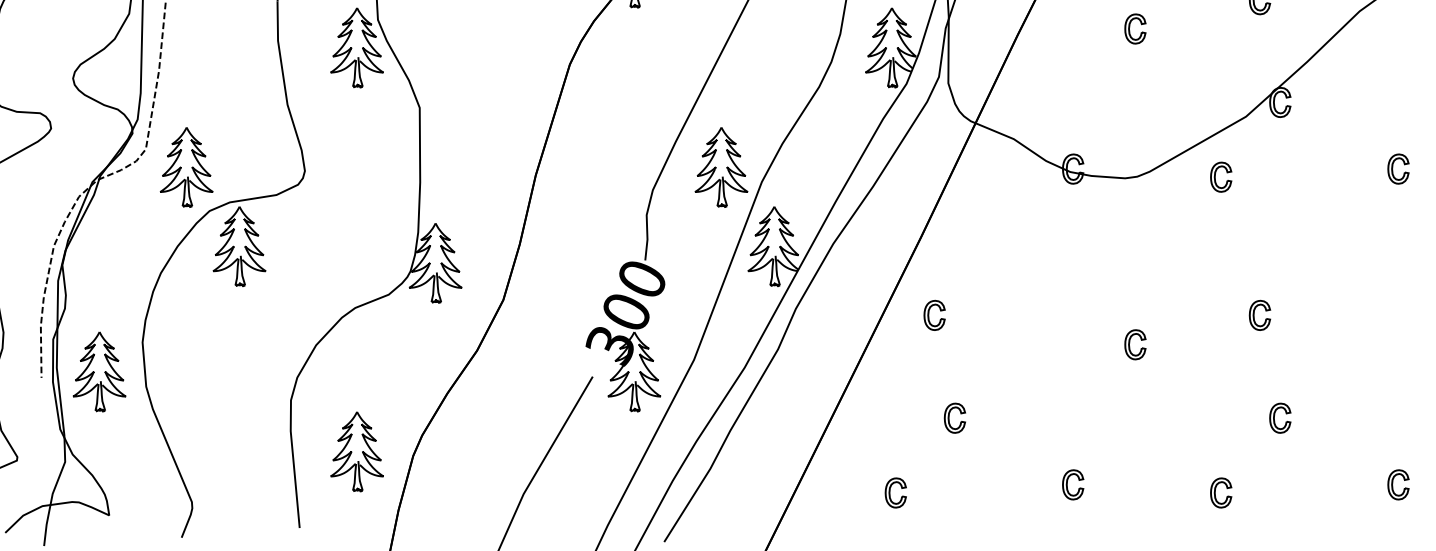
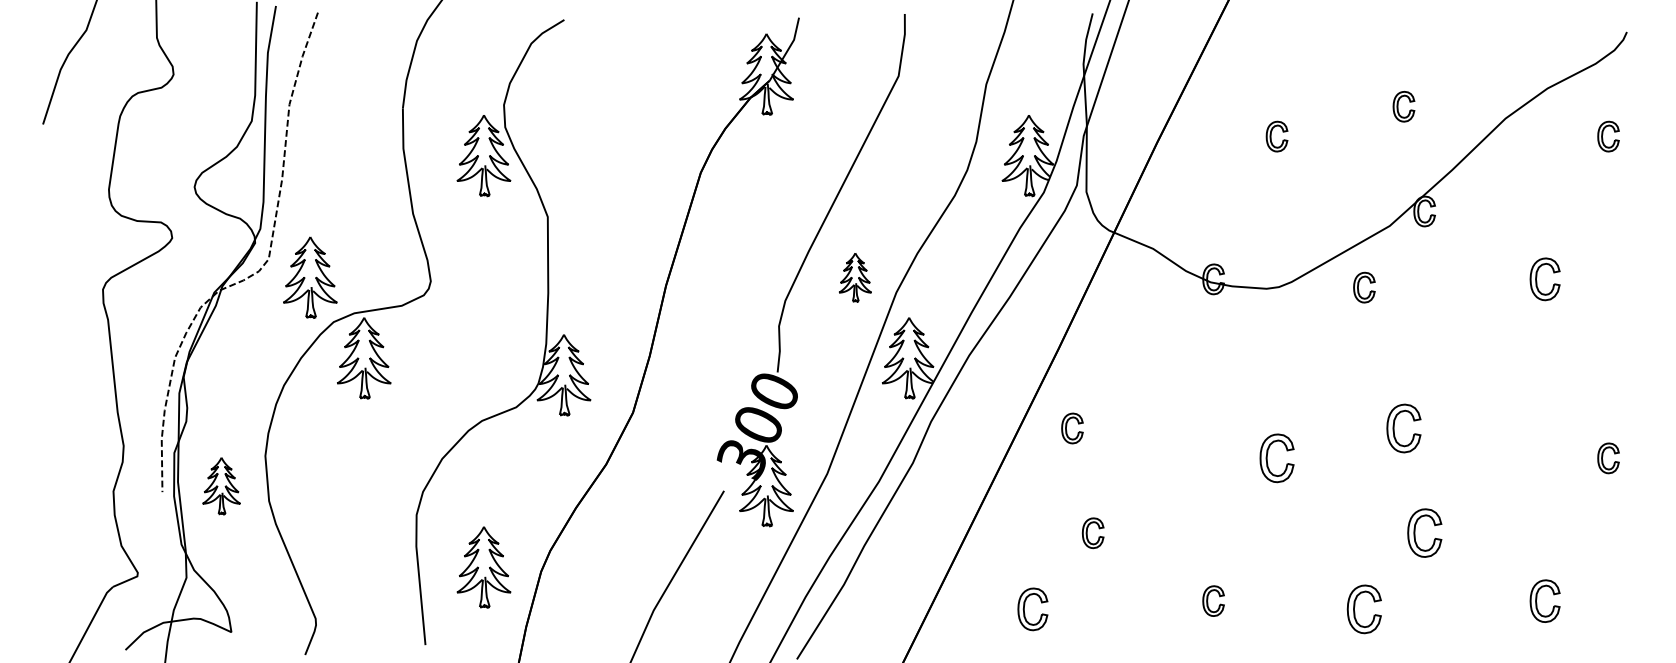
part: (721, 167) -> (855, 277), size x0.6
part: (1397, 169) -> (1544, 279), size x1.4
part: (1259, 315) -> (1403, 428), size x1.6
part: (1134, 344) -> (1276, 458), size x1.6
part: (99, 372) -> (221, 486), size x0.7
part: (1280, 418) -> (1424, 533), size x1.6
part: (1397, 484) -> (1544, 600), size x1.4
part: (895, 493) -> (1032, 609), size x1.4
part: (1221, 493) -> (1364, 609), size x1.6

